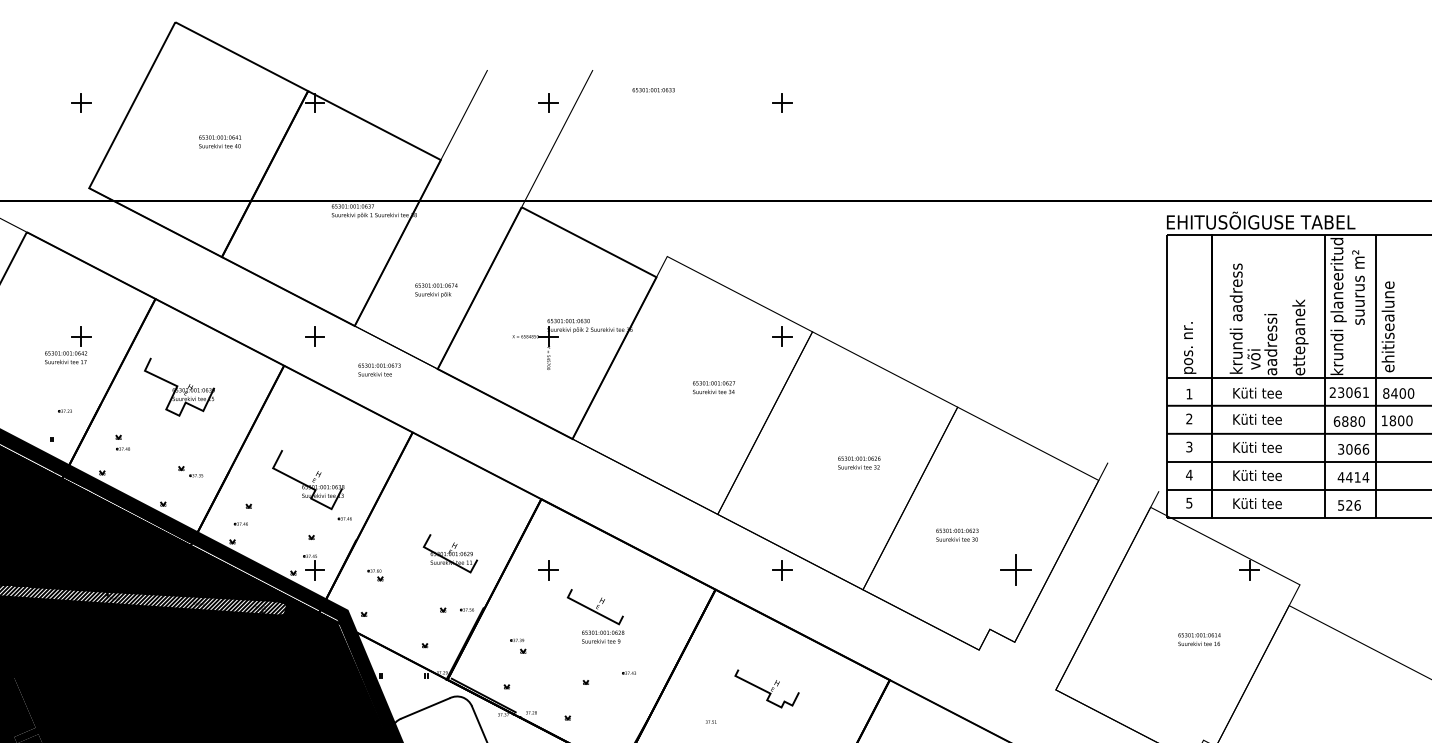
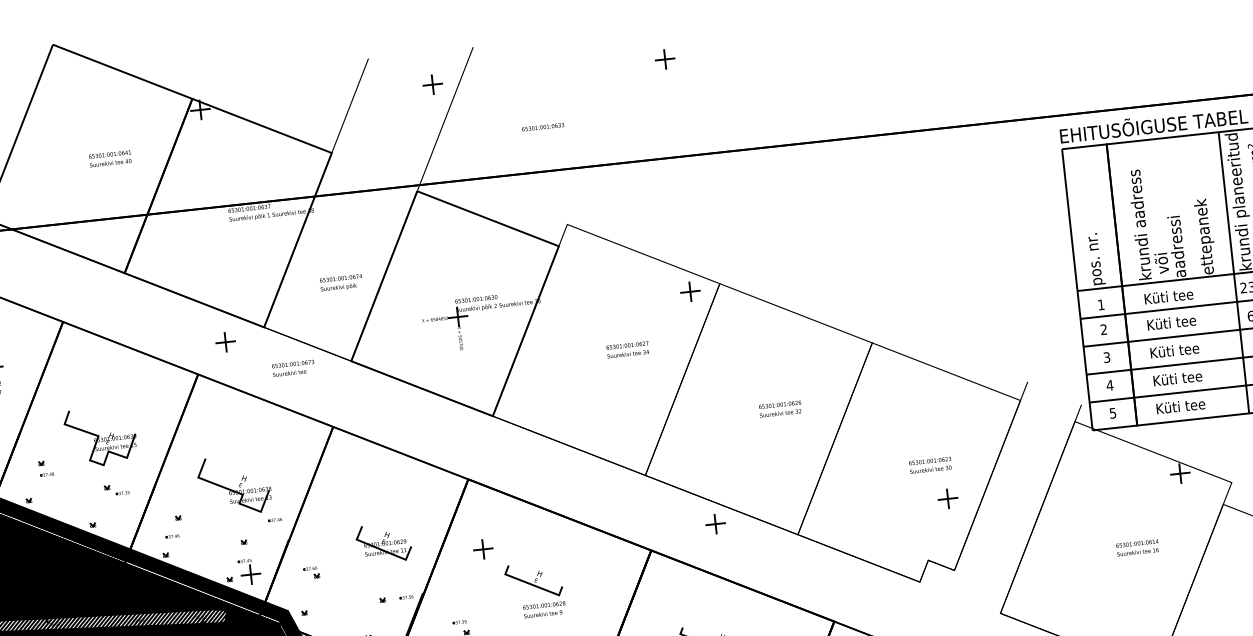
text: (653, 90) -> (542, 127), moved
part: (179, 386) -> (100, 436), moved
text: (957, 534) -> (930, 464), moved
part: (1015, 570) -> (947, 499), size x0.62

